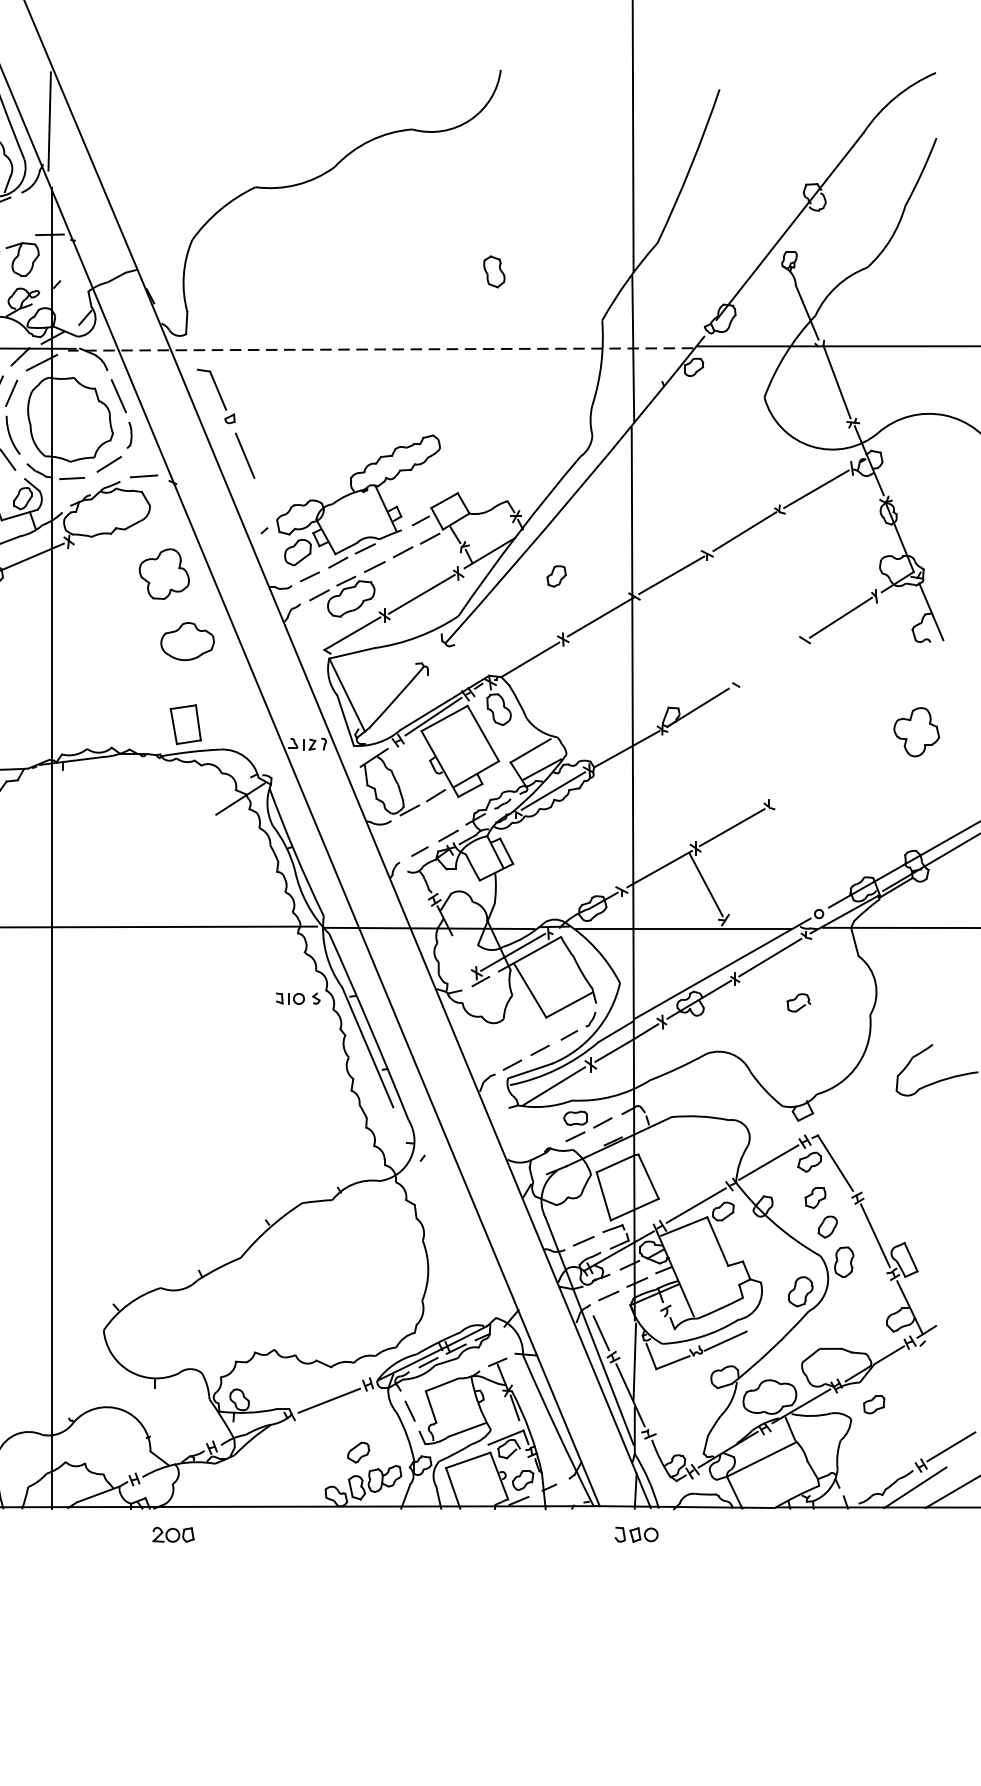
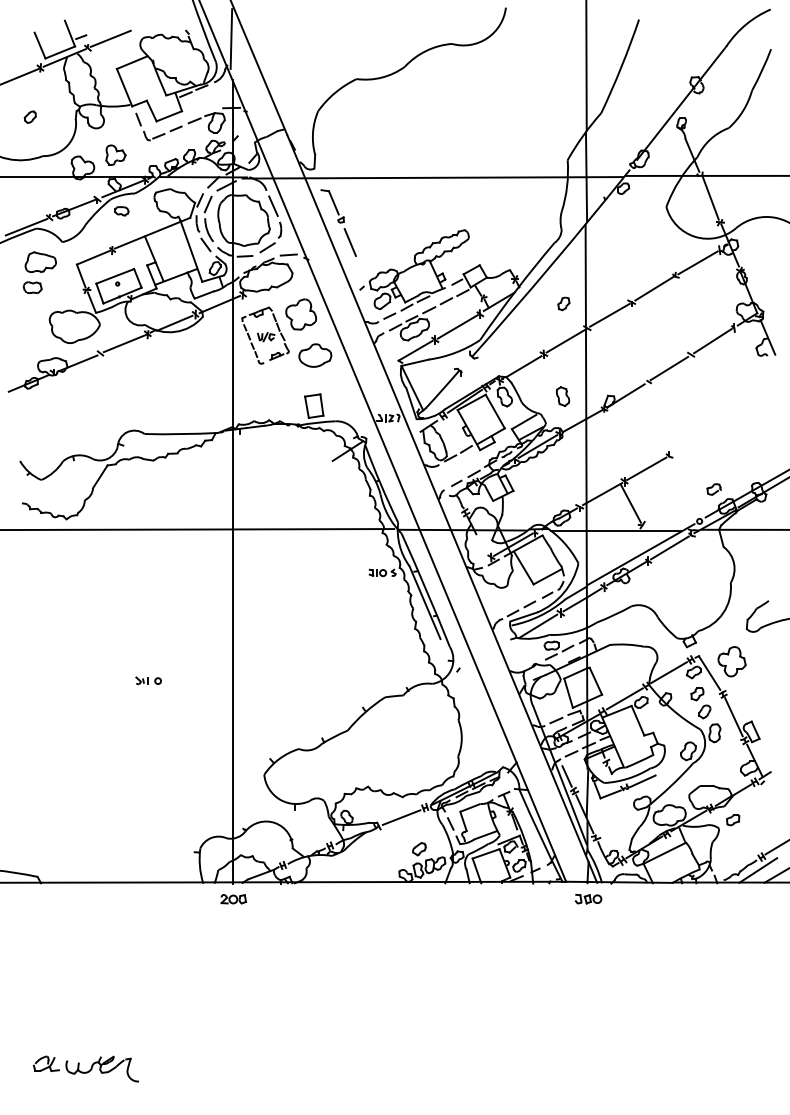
part: (495, 271) -> (563, 396), moved
line: (380, 348) -> (432, 177), dashed -> solid
part: (555, 575) -> (563, 303), moved
part: (105, 608) -> (265, 335), added
line: (769, 662) -> (669, 368), added
part: (915, 731) -> (731, 661), moved
part: (797, 1002) -> (713, 489), moved
part: (173, 1535) -> (233, 899), moved

